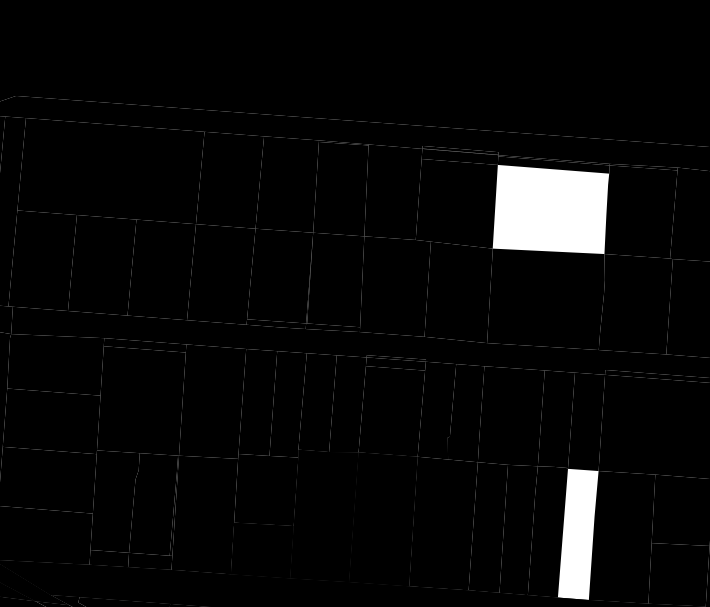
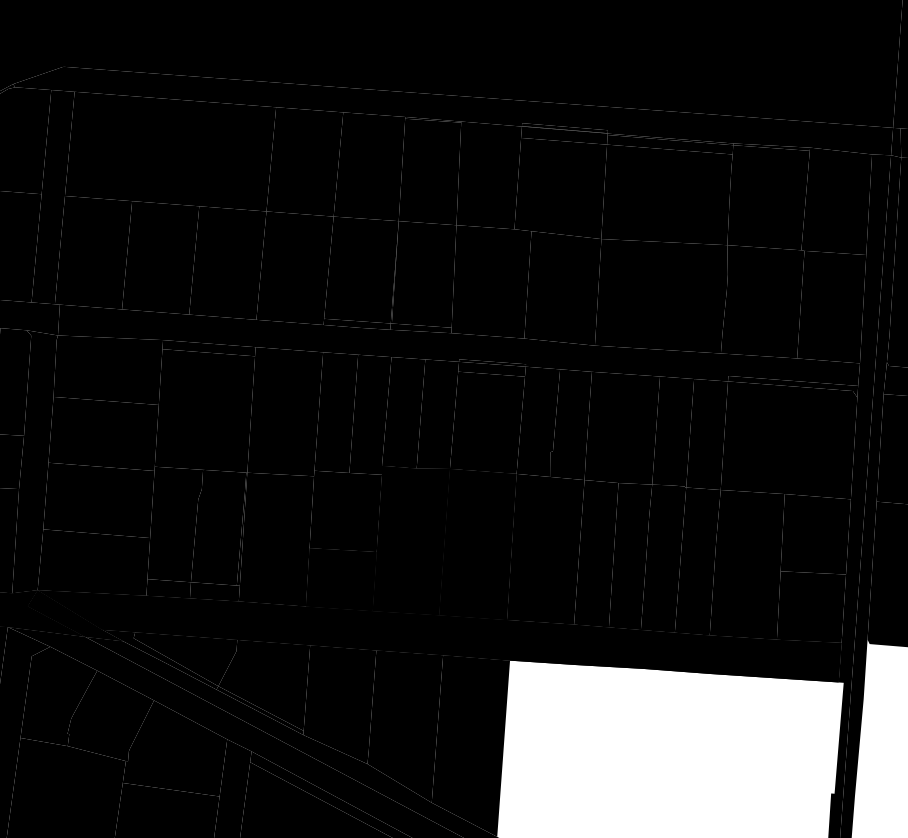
fill: (550, 209) -> (666, 194), added
fill: (577, 534) -> (697, 561), added

